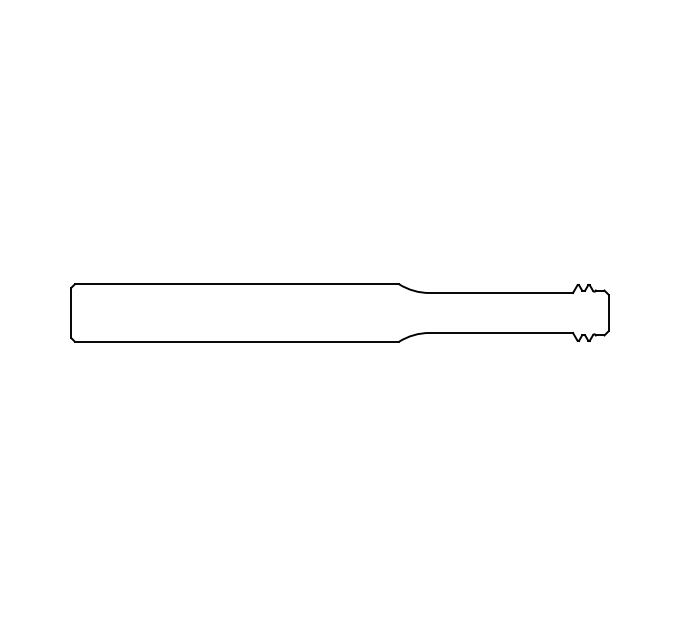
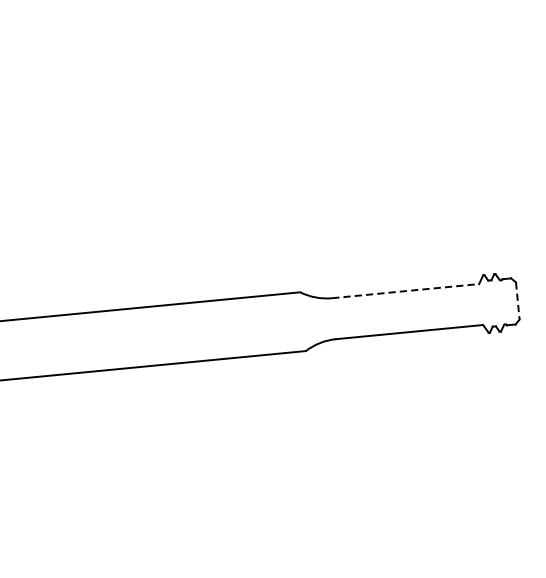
line: (501, 293) -> (405, 291), solid -> dashed
line: (608, 313) -> (517, 301), solid -> dashed

